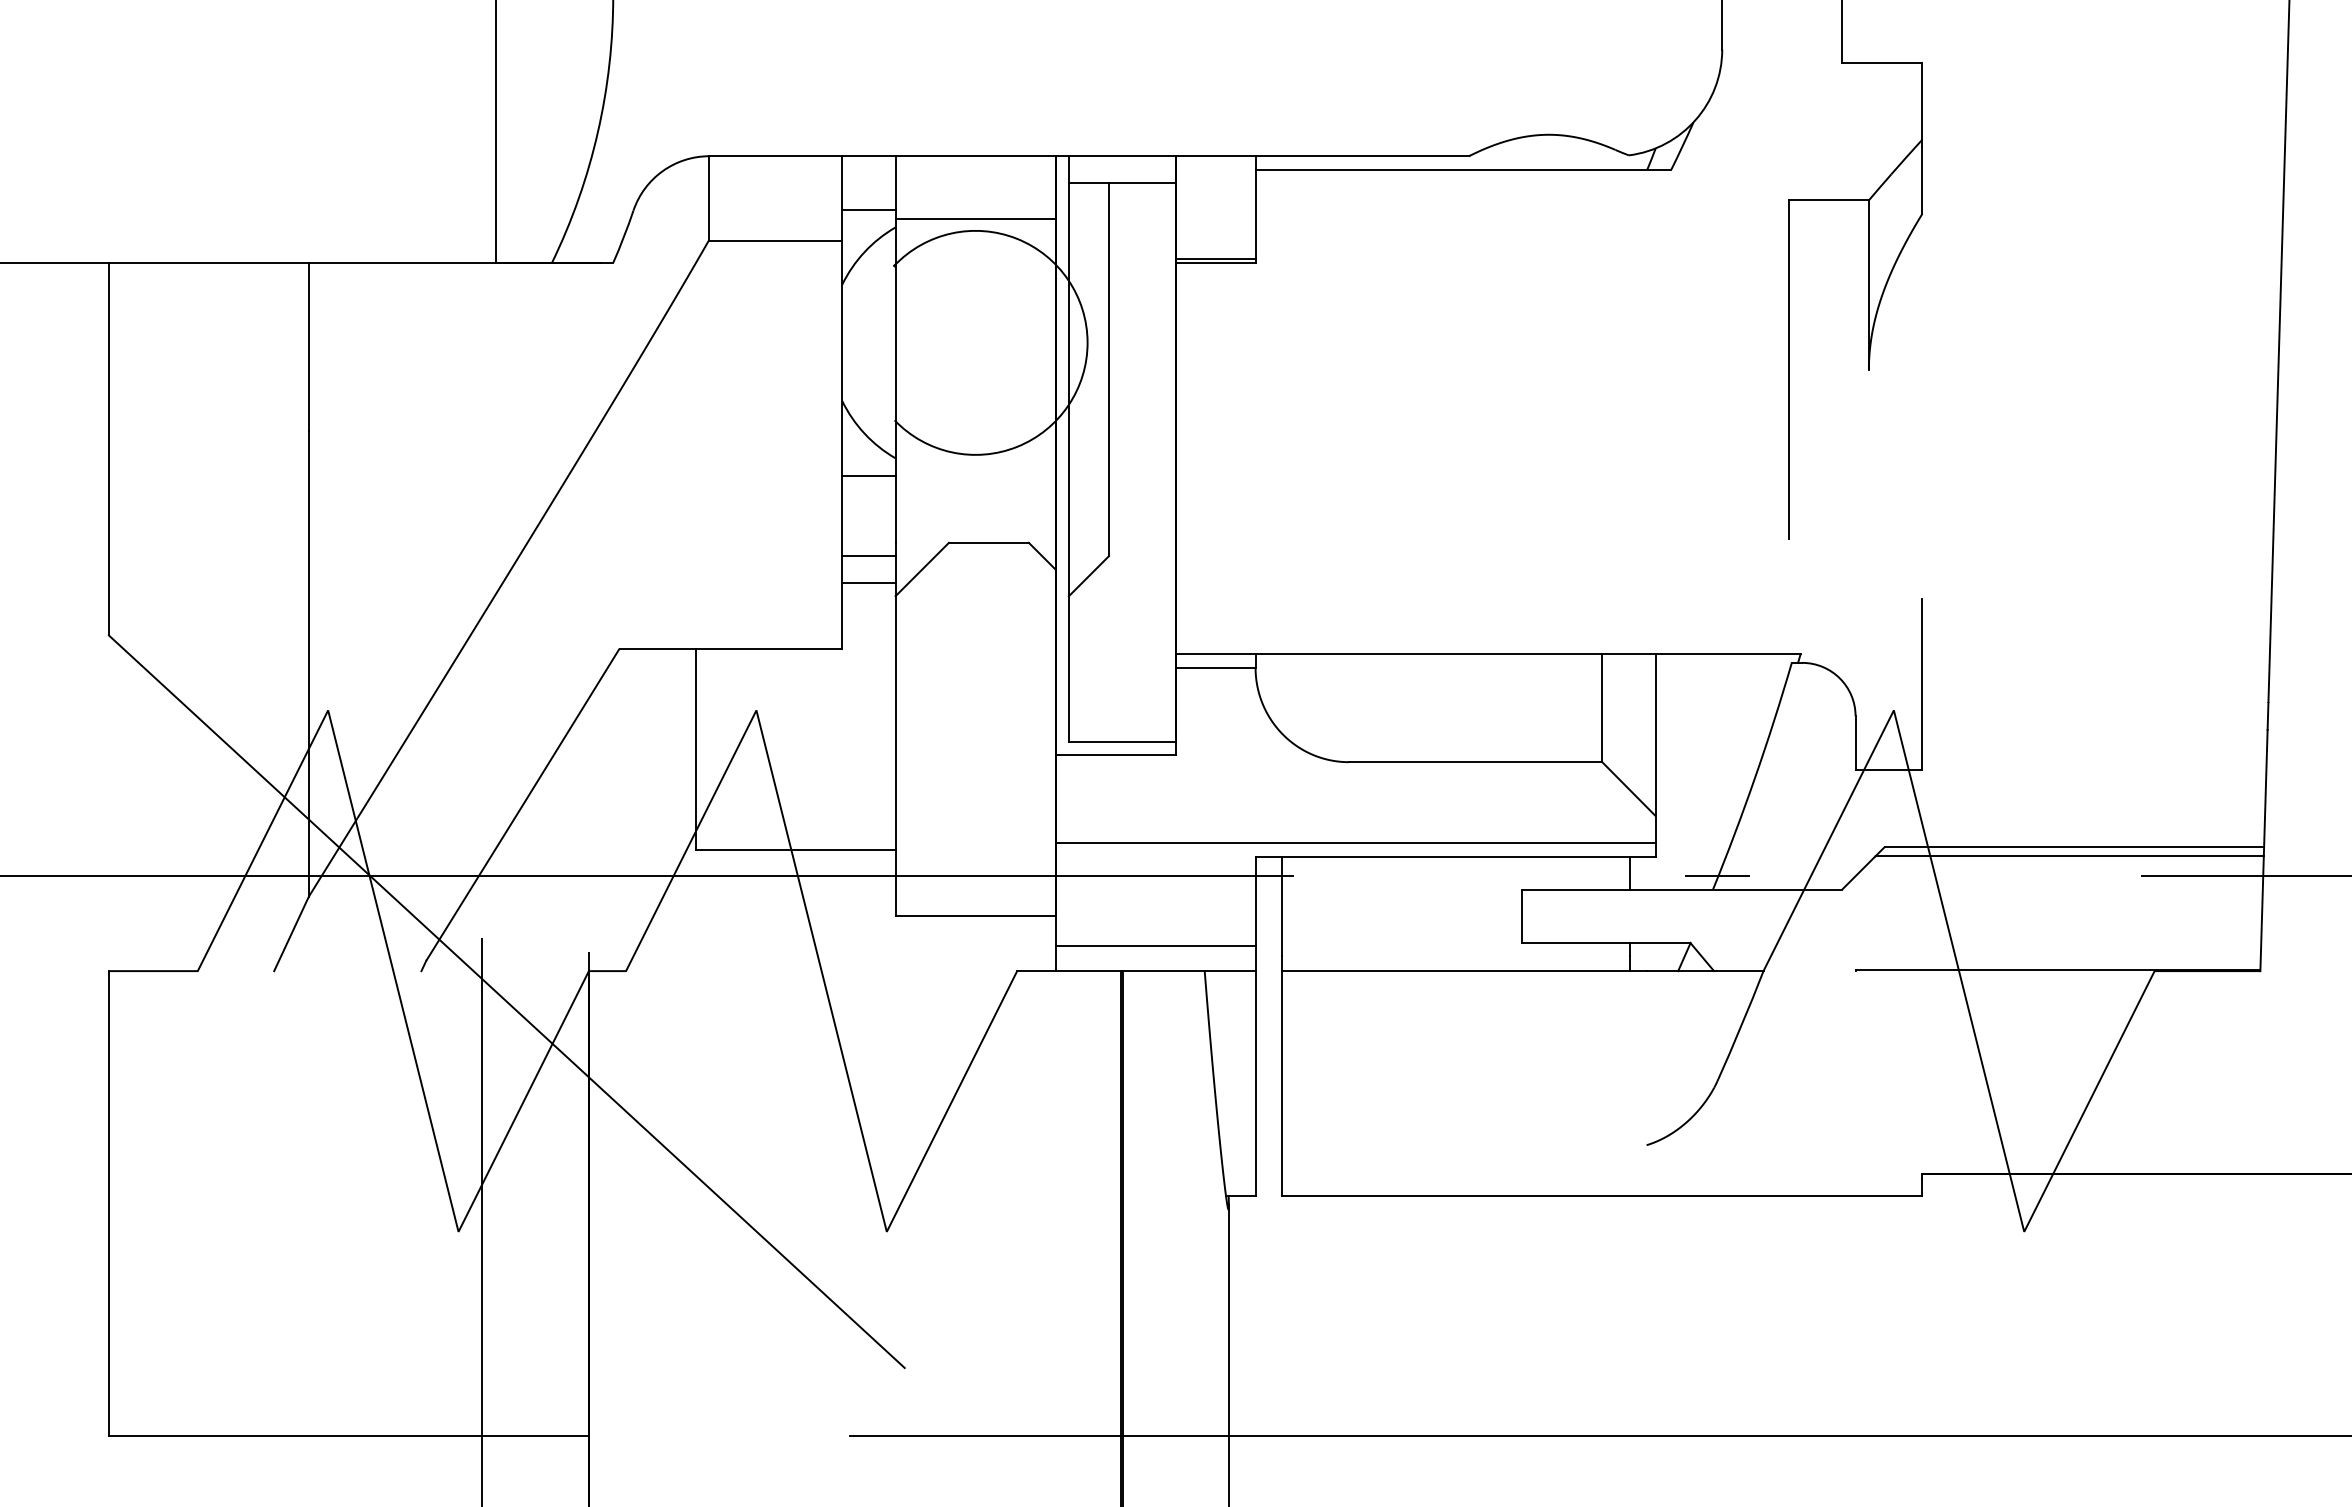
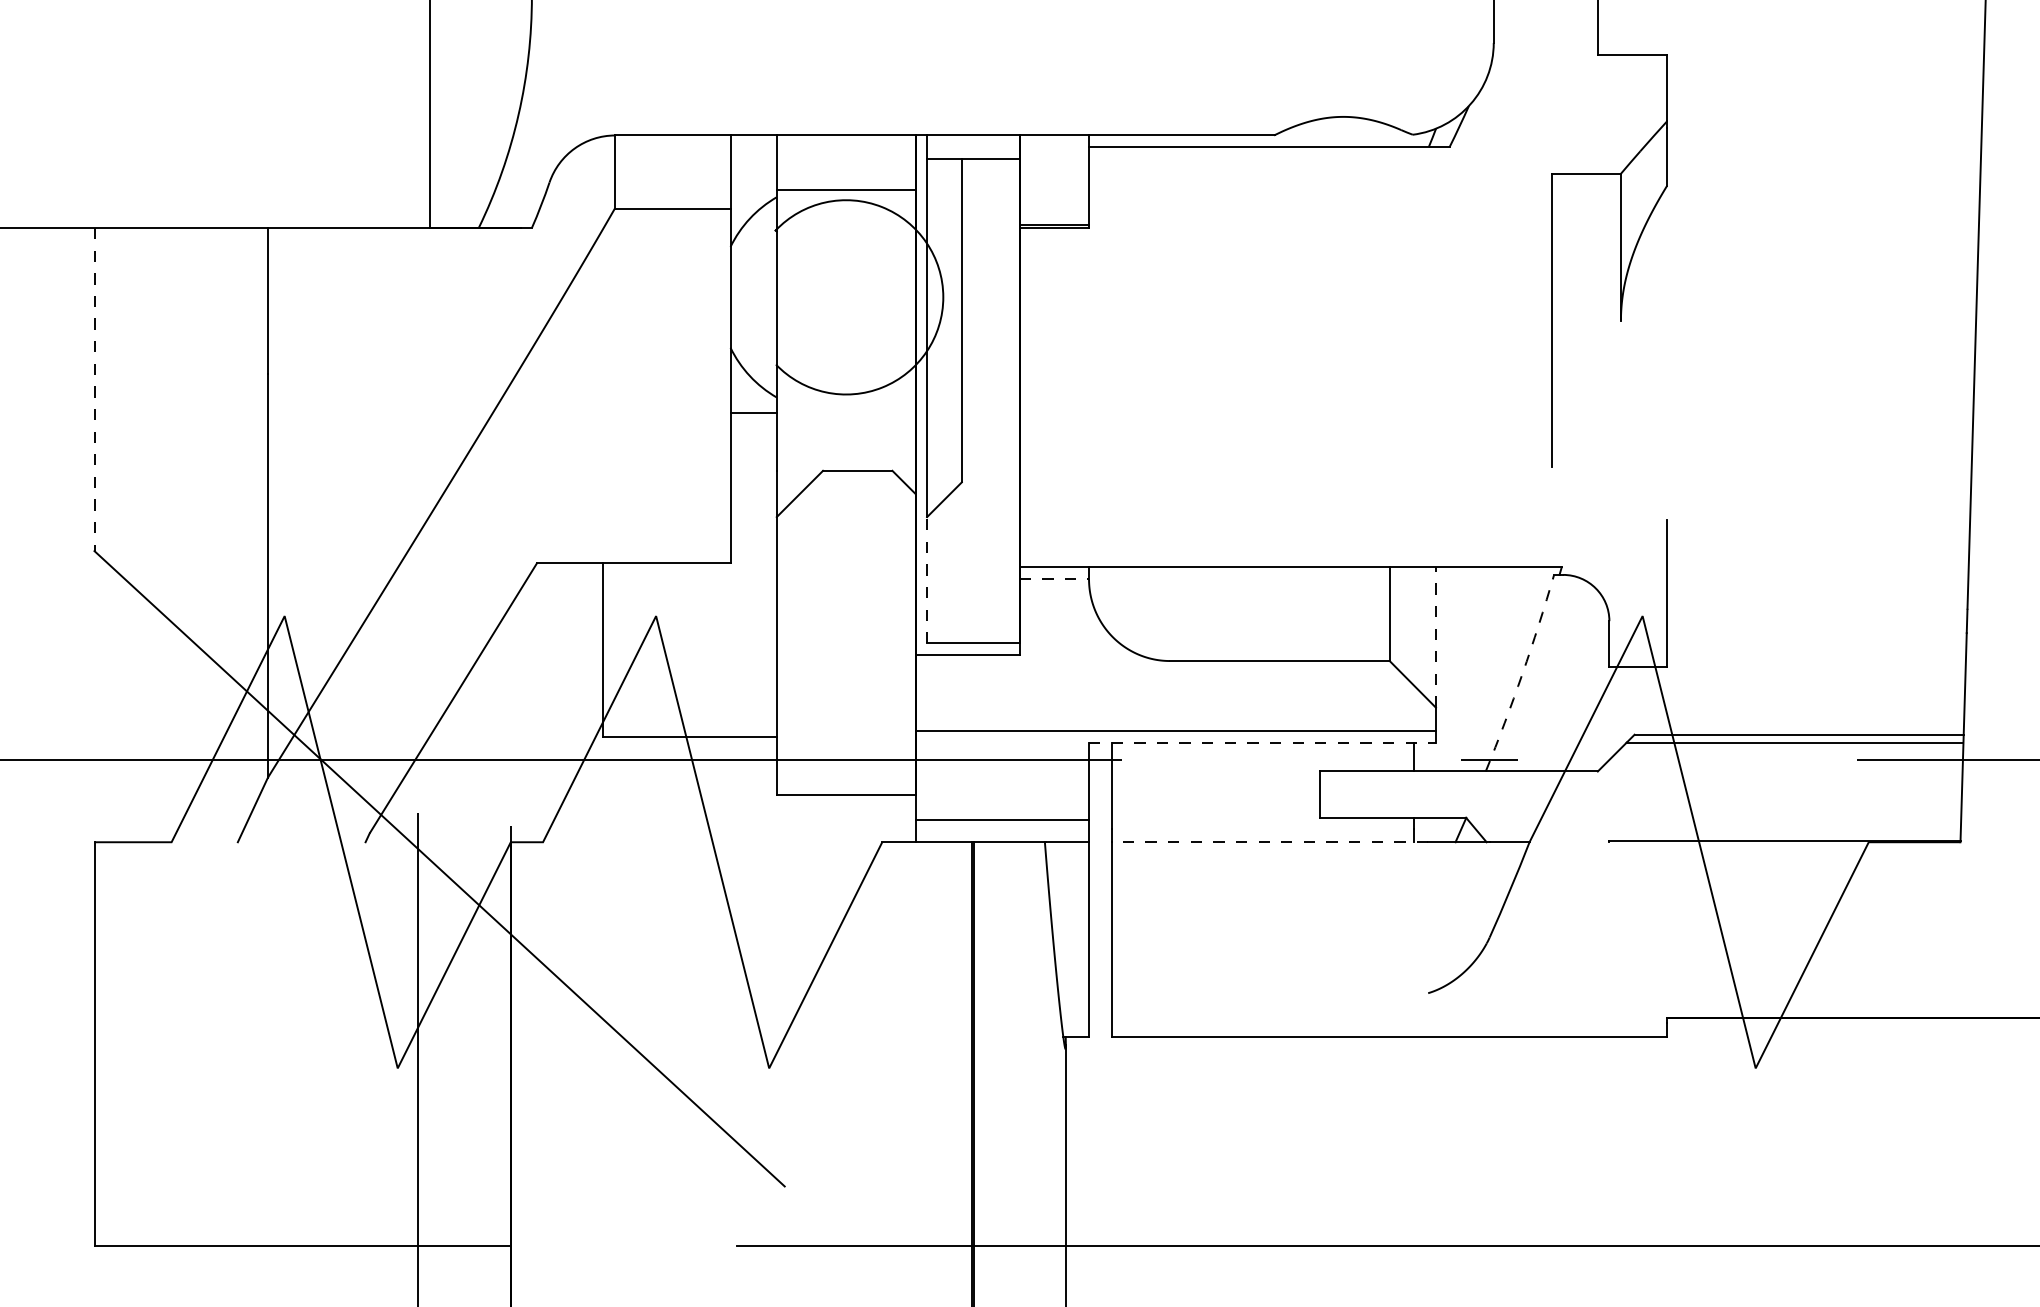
line: (868, 209) -> (753, 181), removed
line: (108, 449) -> (94, 389), solid -> dashed
line: (868, 556) -> (753, 482), removed
line: (868, 582) -> (753, 505), removed
line: (1069, 668) -> (927, 579), solid -> dashed
line: (1215, 668) -> (1054, 579), solid -> dashed
line: (1655, 735) -> (1435, 637), solid -> dashed
arc: (1755, 777) -> (1522, 674), solid -> dashed
line: (1455, 857) -> (1262, 743), solid -> dashed
line: (1463, 971) -> (1269, 842), solid -> dashed

